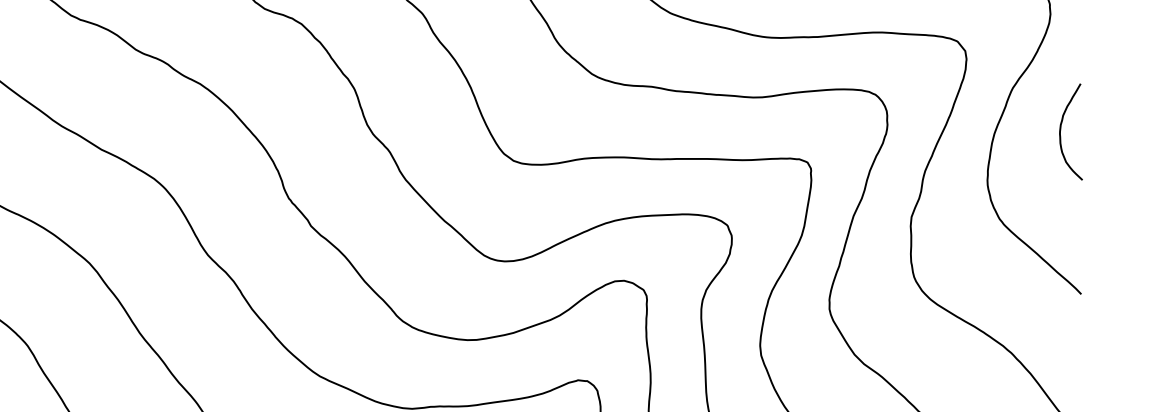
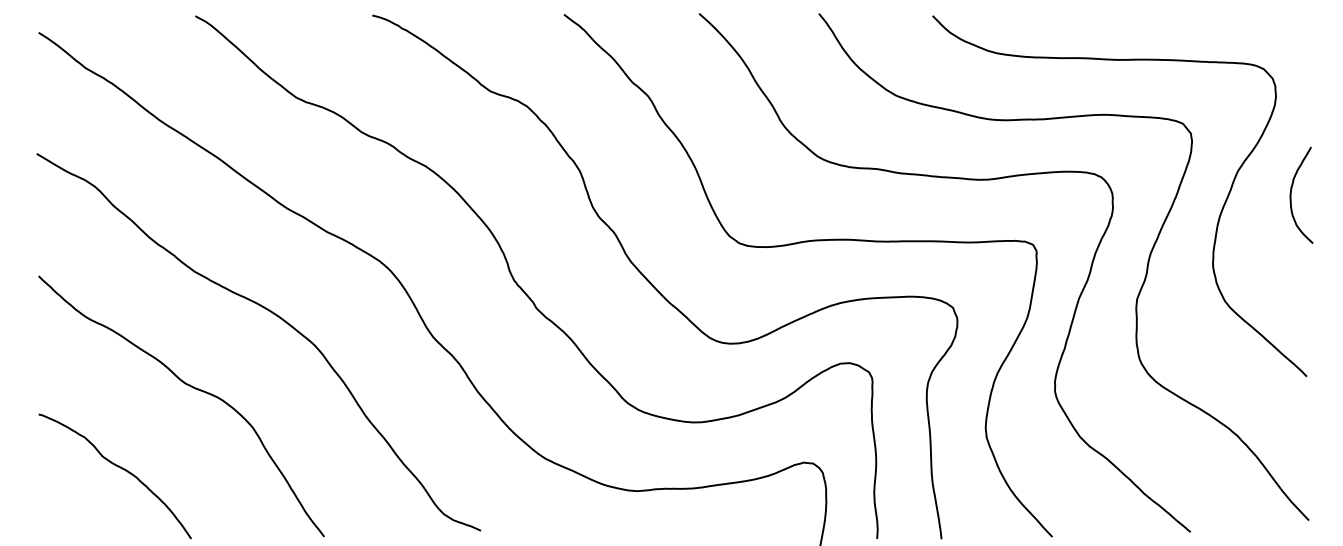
curve: (1060, 131) -> (1291, 194), moved

